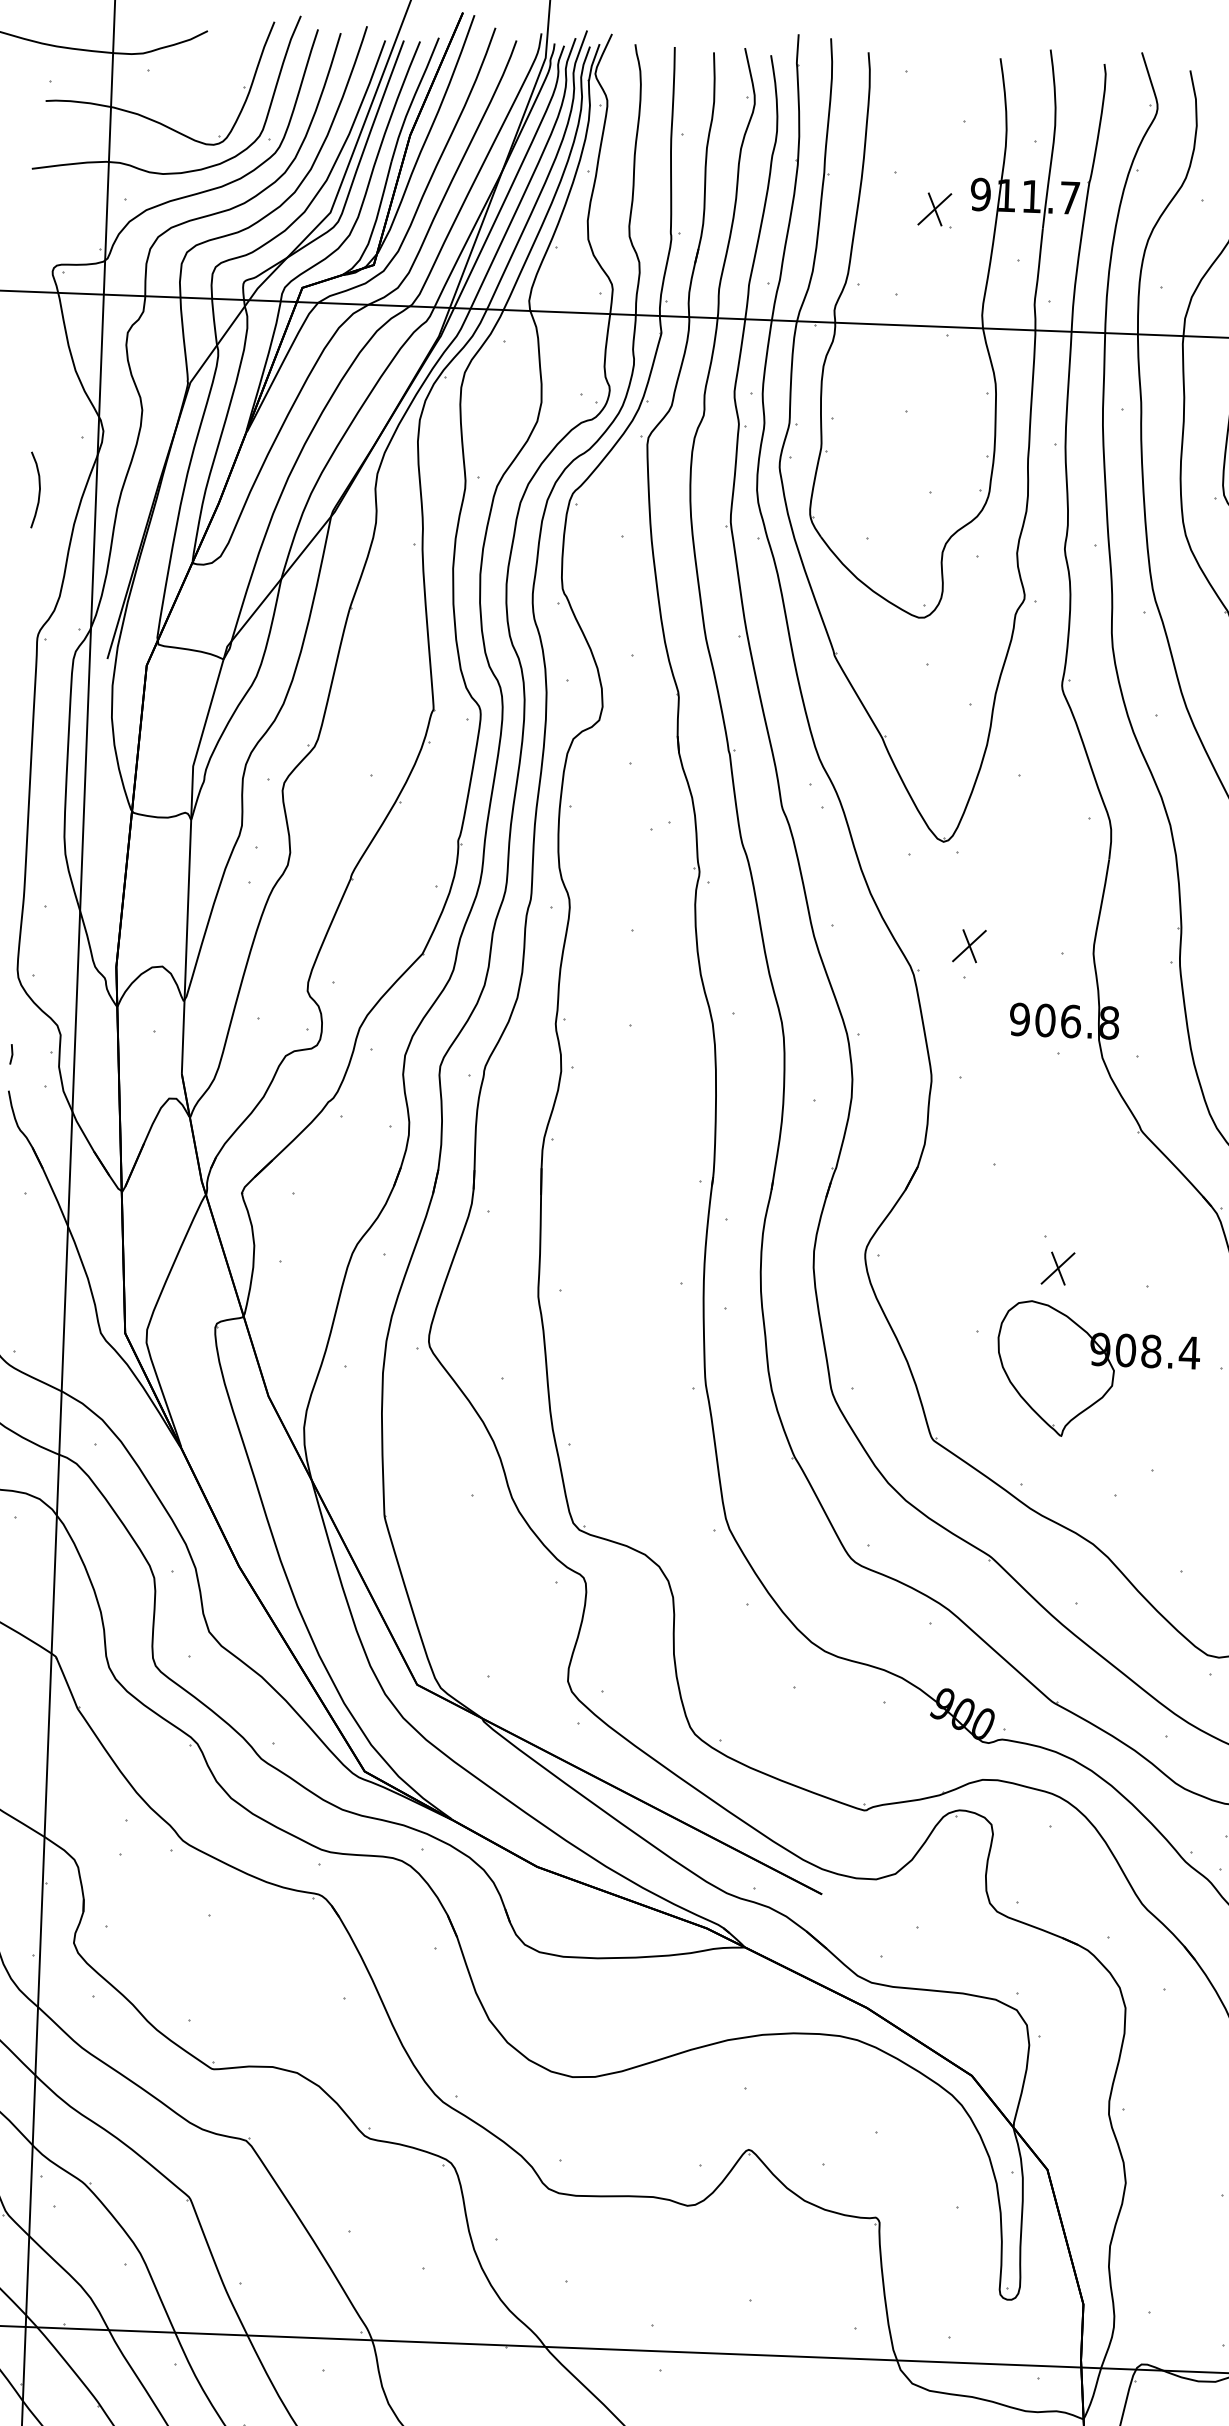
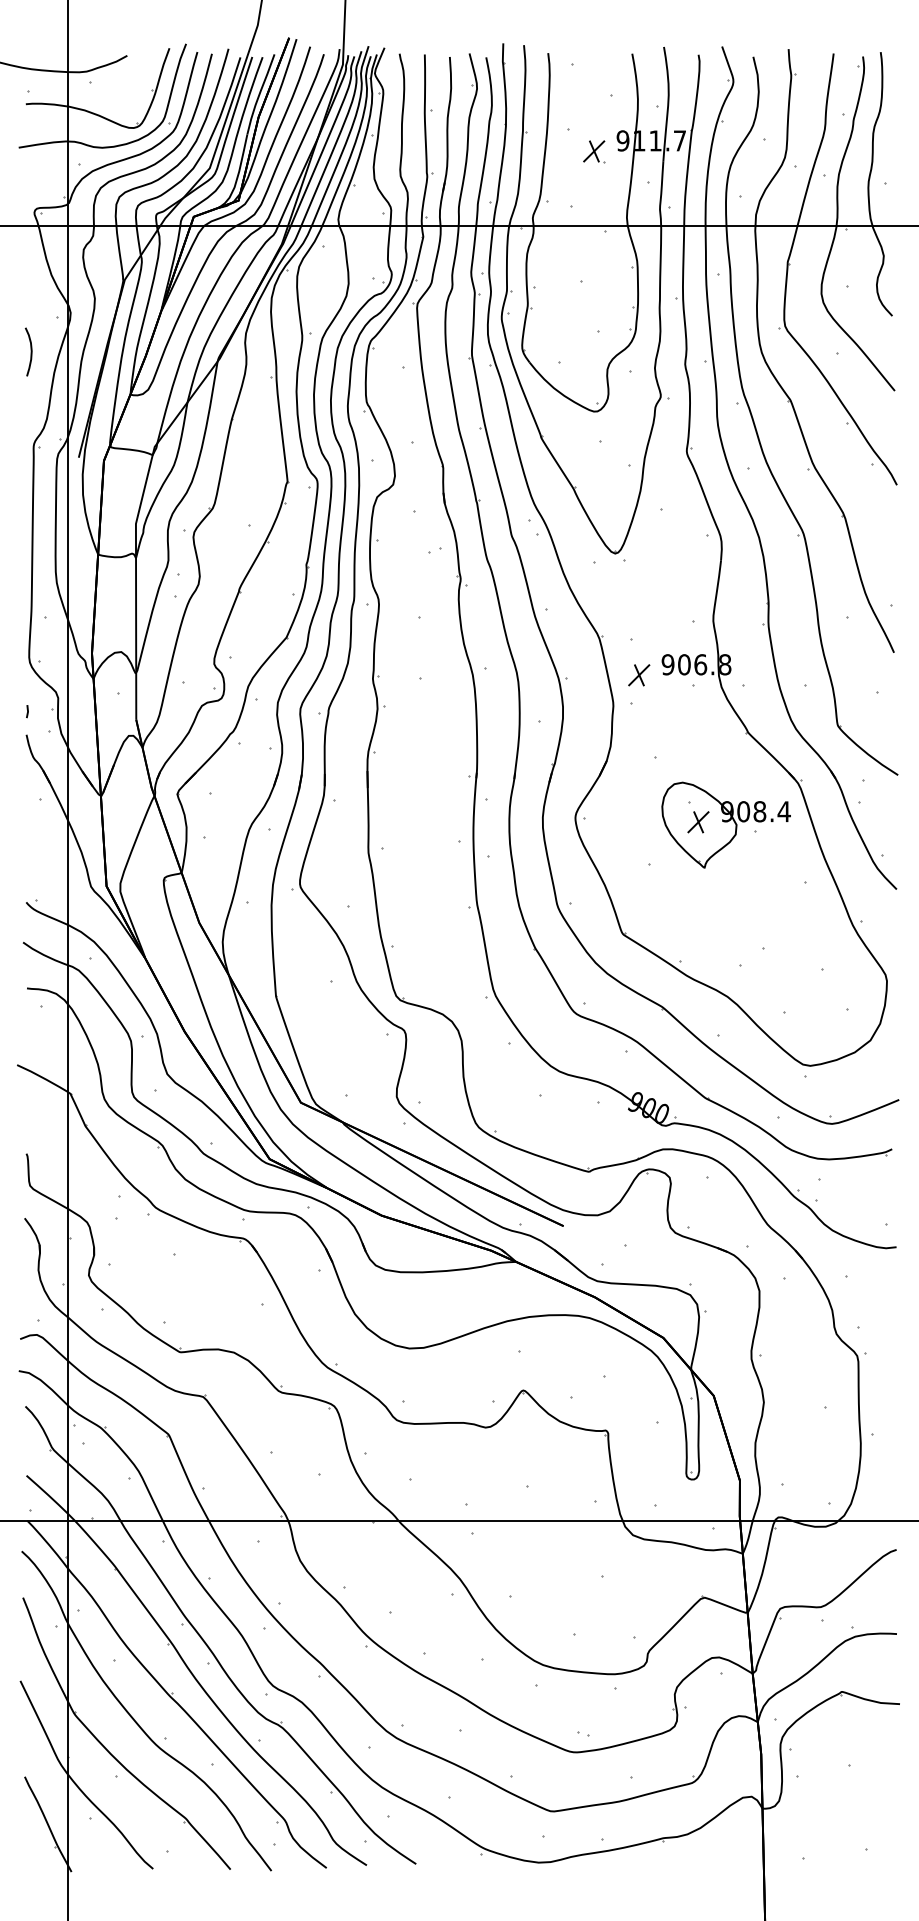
part: (969, 946) -> (639, 675), moved
part: (1096, 1369) -> (725, 824), moved

